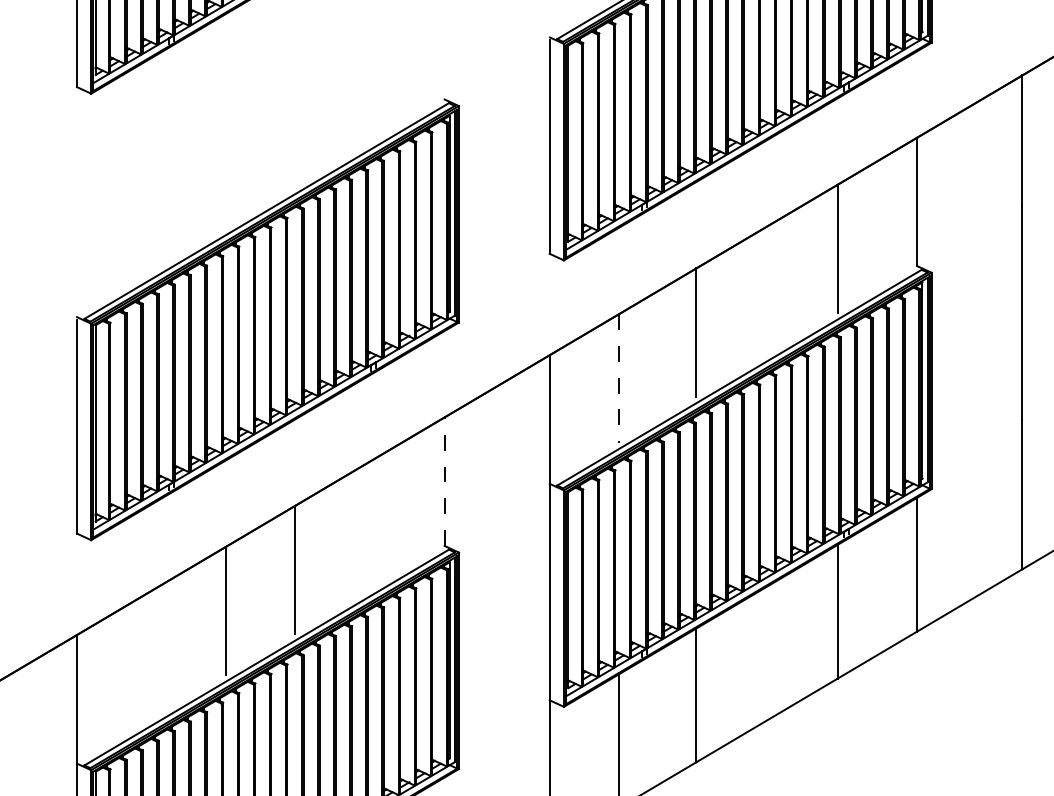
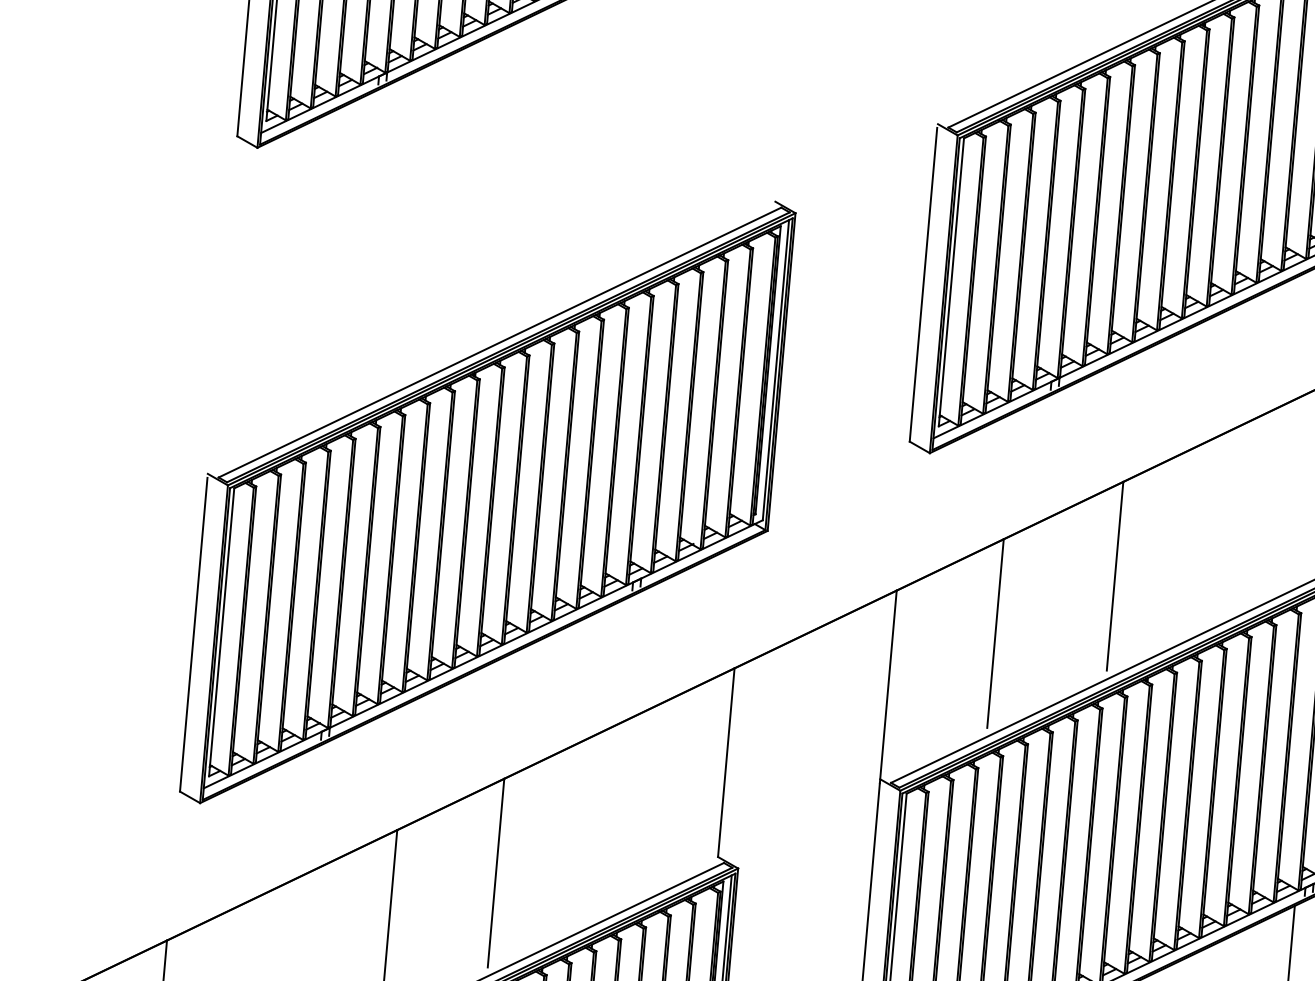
line: (619, 379) -> (996, 635), dashed -> solid
line: (444, 481) -> (726, 762), dashed -> solid

